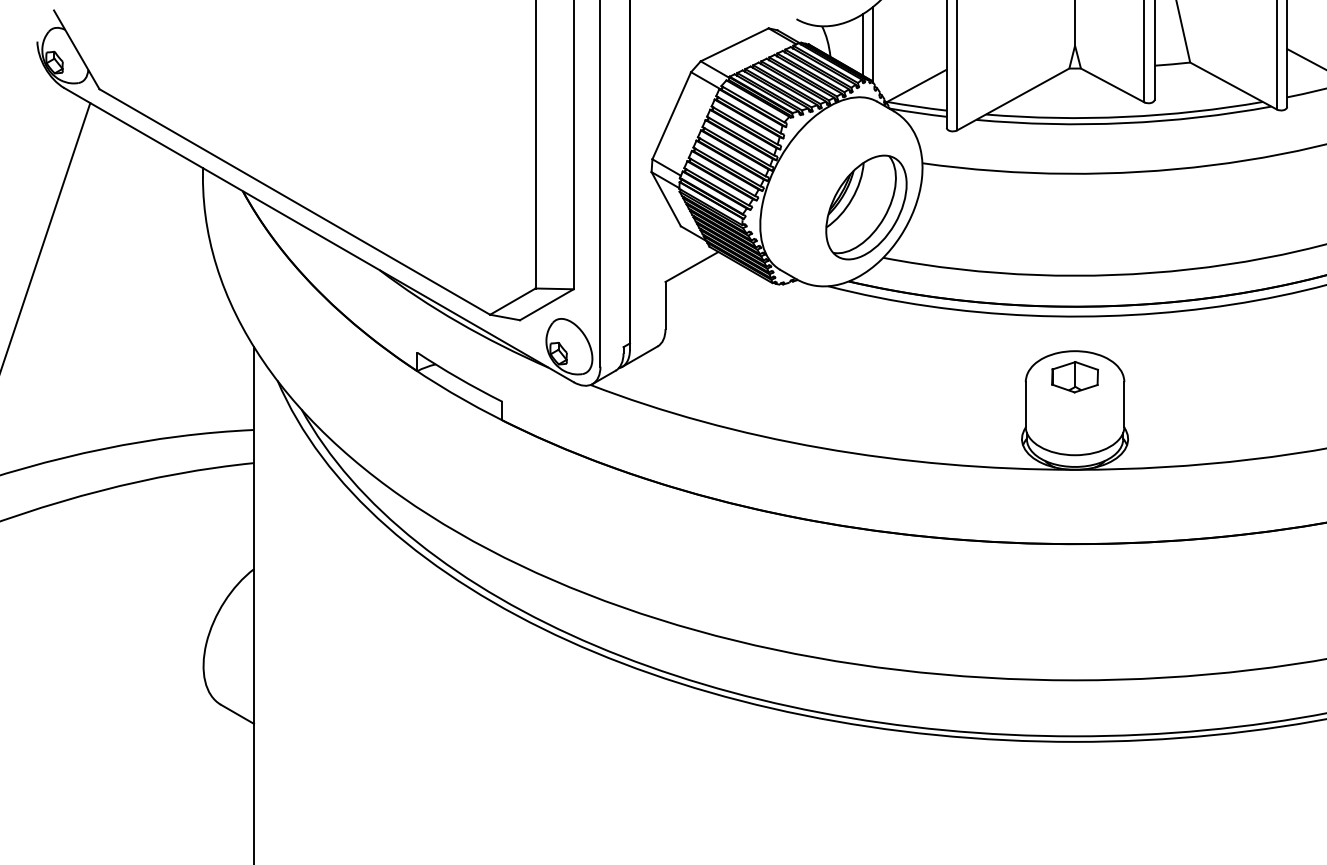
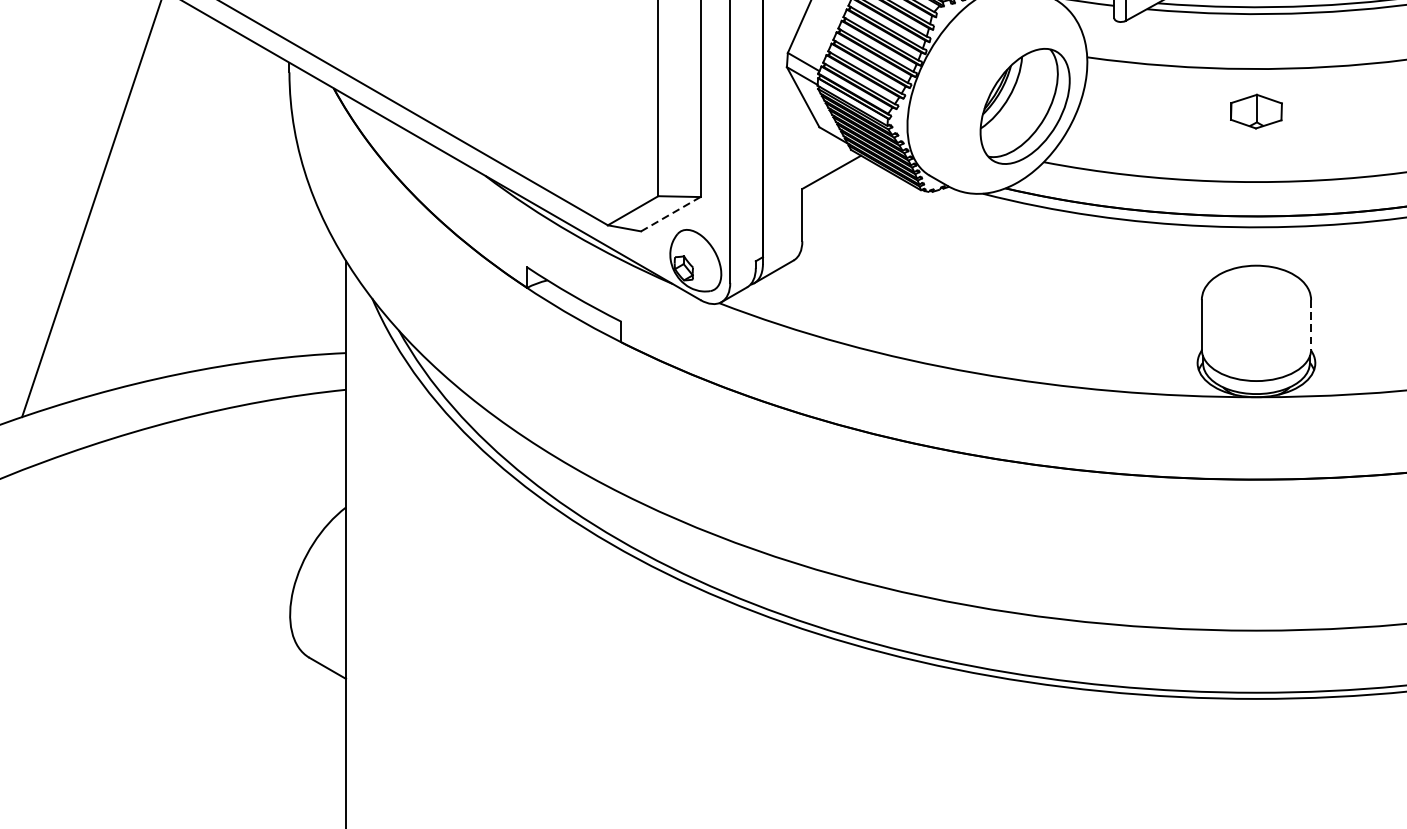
line: (546, 304) -> (670, 213), solid -> dashed
part: (1074, 377) -> (1255, 111), moved
line: (1124, 404) -> (1311, 324), solid -> dashed

